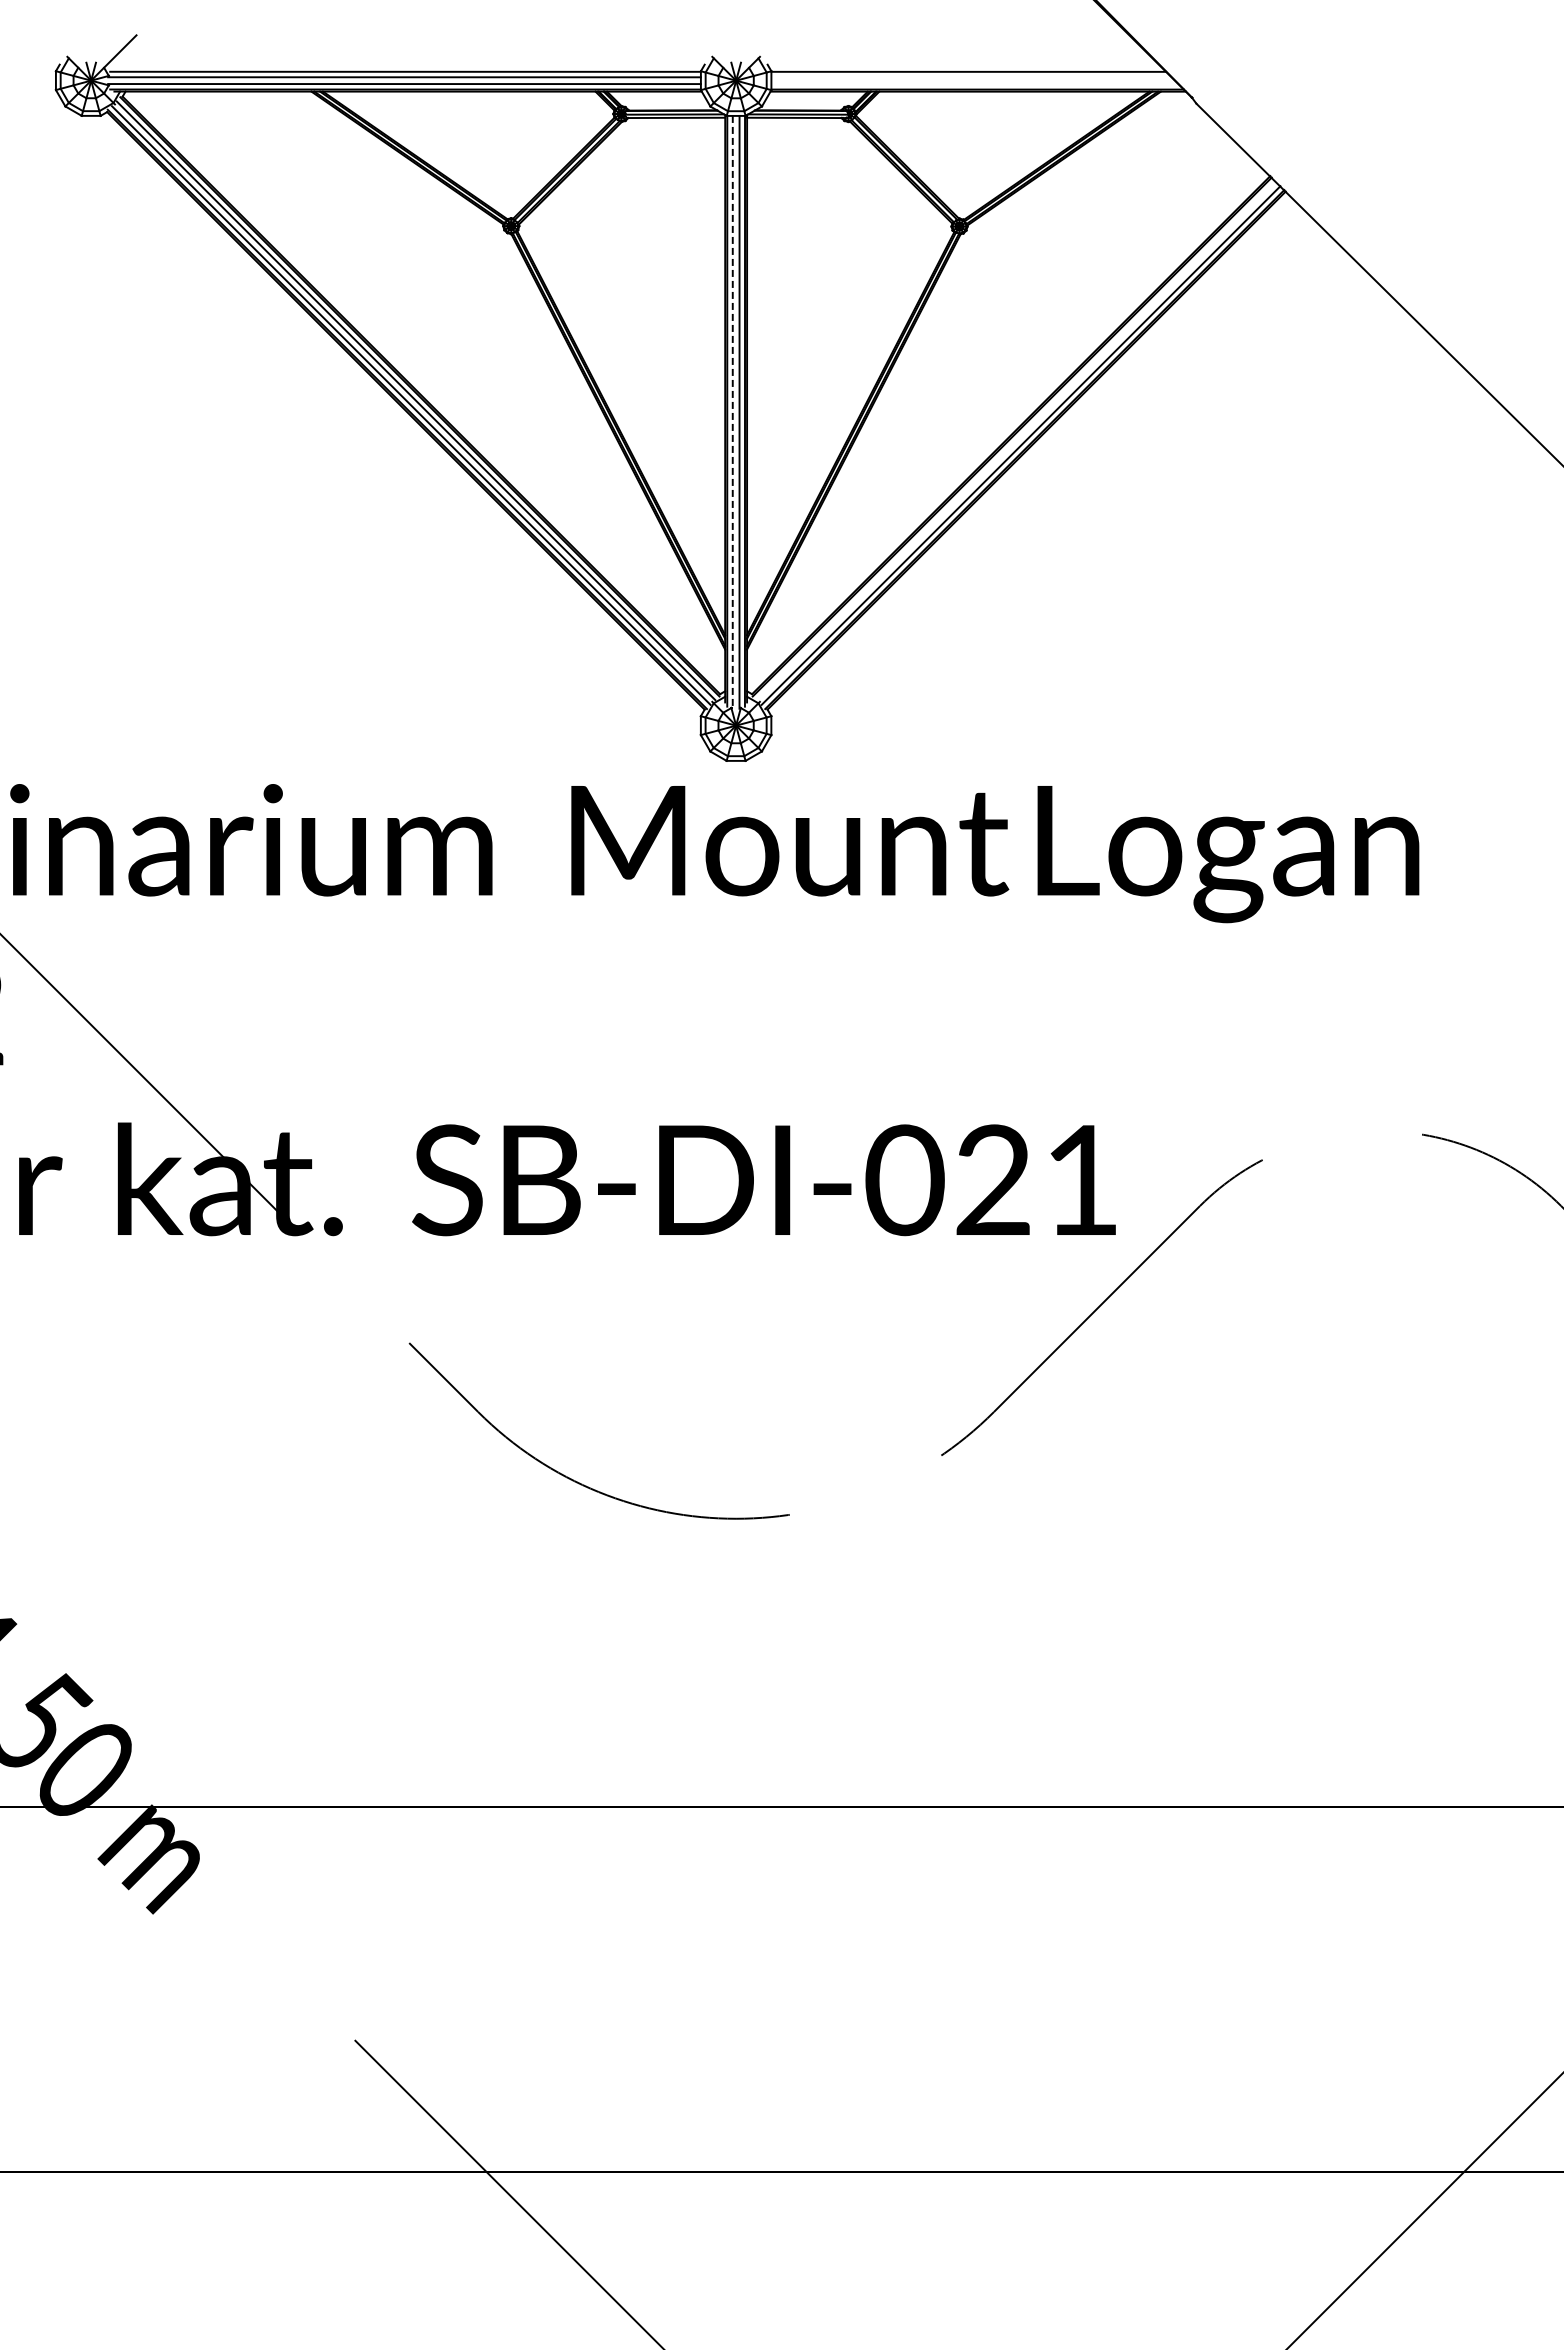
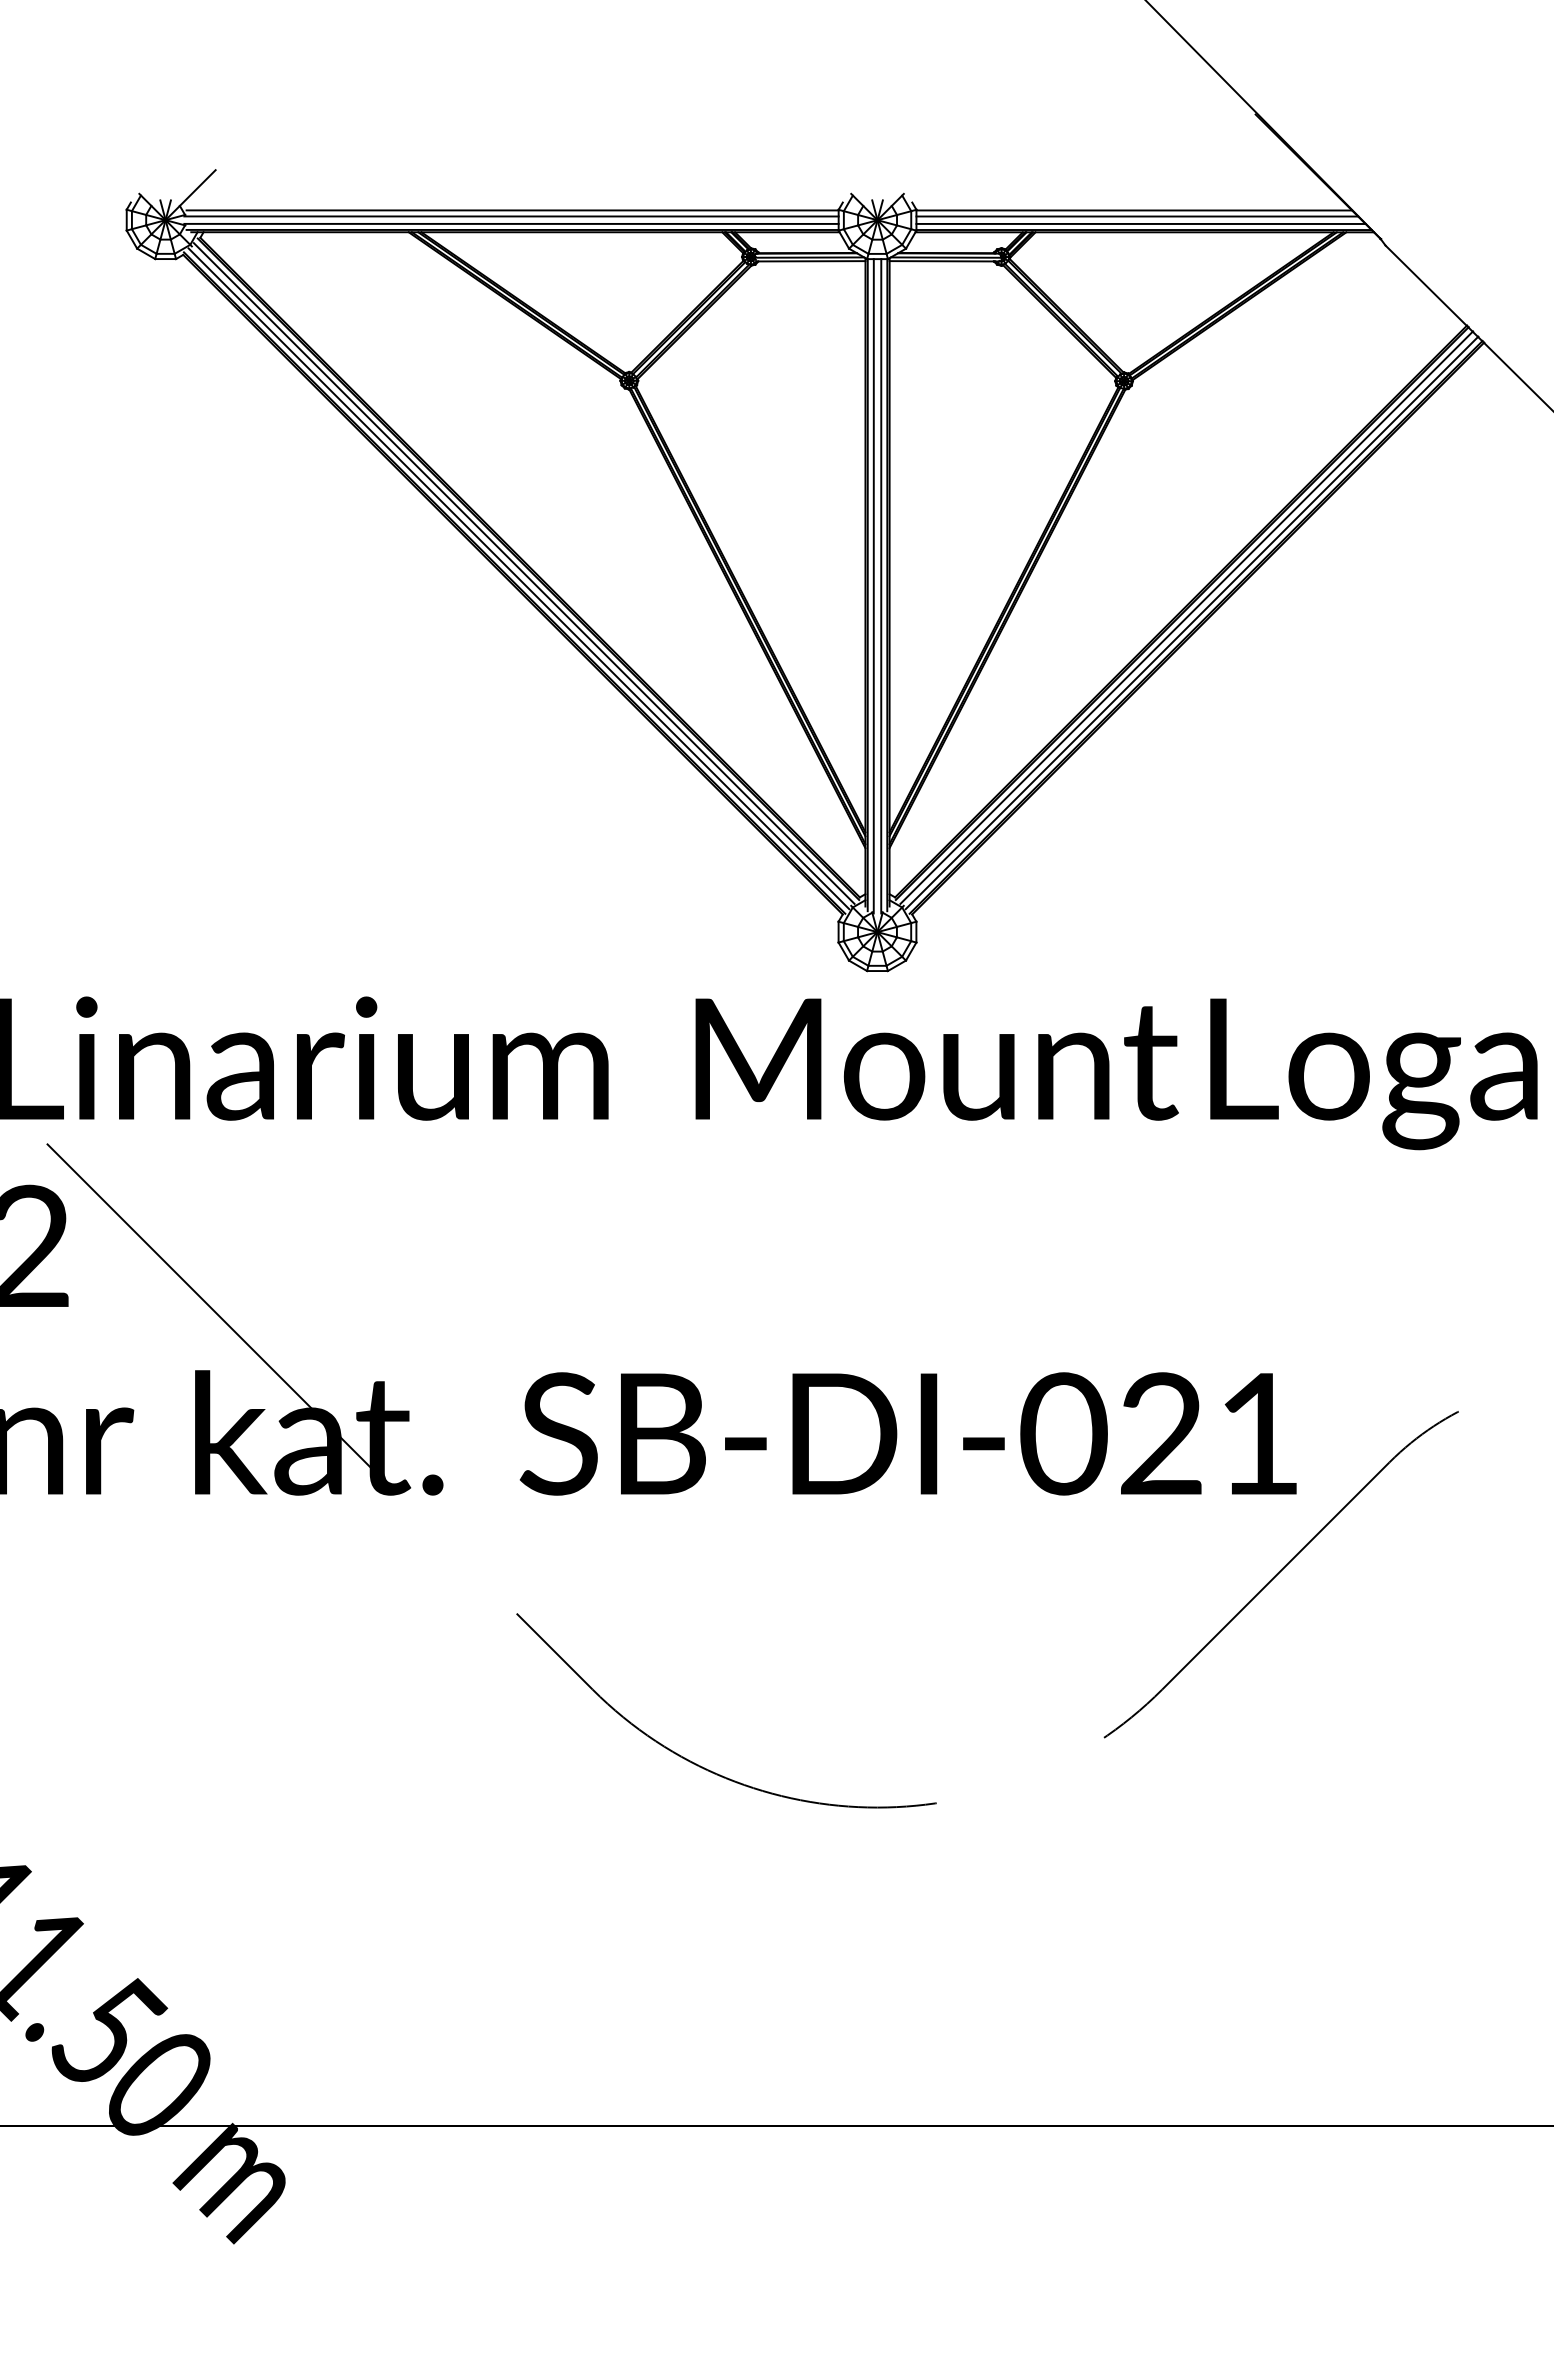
line: (971, 77) -> (1137, 216), added
line: (974, 84) -> (1140, 224), added
line: (732, 412) -> (873, 586), dashed -> solid
line: (1015, 440) -> (1185, 617), added

